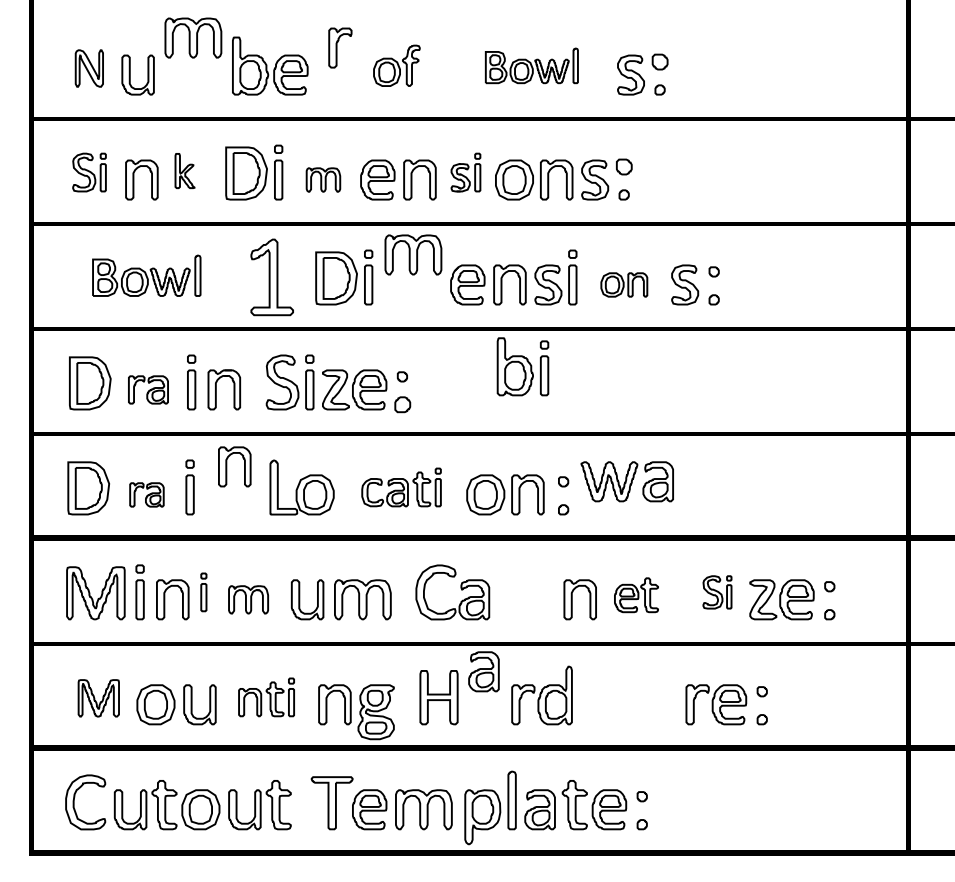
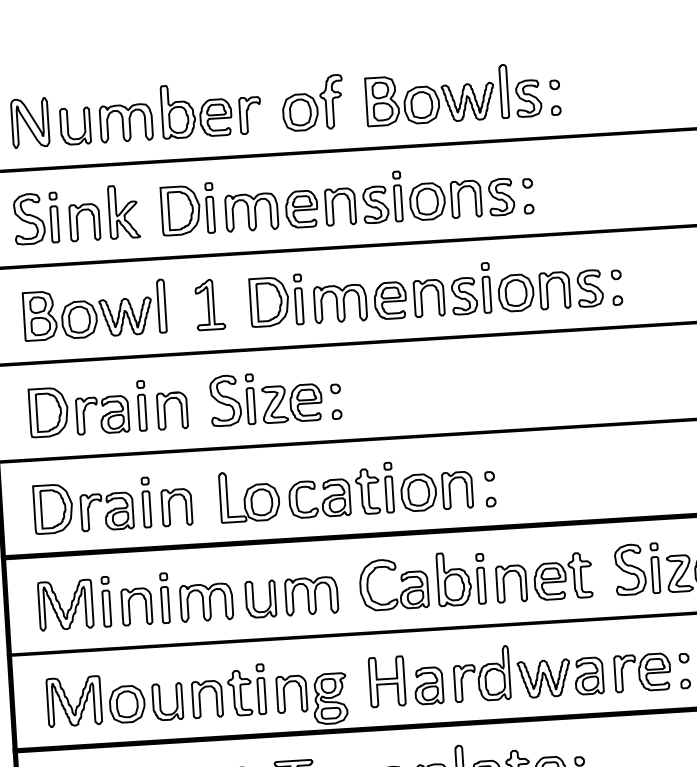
part: (193, 37) -> (126, 122), moved
part: (340, 47) -> (250, 115), moved
part: (659, 61) -> (554, 84), size x0.62
part: (396, 65) -> (312, 102), size x1.43
part: (531, 65) -> (436, 95), size x1.67
part: (89, 68) -> (30, 122), size x1.43
part: (623, 166) -> (526, 183), size x0.62
part: (184, 170) -> (123, 211), size x1.67
part: (89, 172) -> (36, 218), size x1.43
part: (465, 172) -> (382, 197), size x1.43
part: (323, 179) -> (251, 211), size x1.67
part: (413, 254) -> (340, 303), moved
part: (146, 275) -> (94, 310), size x1.43
part: (271, 277) -> (209, 304), size x0.71
part: (624, 284) -> (534, 291), size x1.67
part: (522, 366) -> (460, 578), moved
part: (148, 389) -> (102, 414), size x1.43
part: (401, 404) -> (336, 414), size x0.62
part: (227, 466) -> (170, 507), moved
part: (626, 481) -> (559, 677), moved
part: (401, 487) -> (340, 490), size x1.43
part: (146, 494) -> (106, 511), size x1.67
part: (203, 592) -> (164, 598), size x1.43
part: (717, 592) -> (637, 569), size x1.67
part: (636, 595) -> (563, 576), size x1.43
part: (248, 599) -> (206, 602), size x1.43
part: (483, 671) -> (428, 685), moved
part: (266, 697) -> (228, 691), size x1.43
part: (98, 698) -> (74, 701), size x1.43

